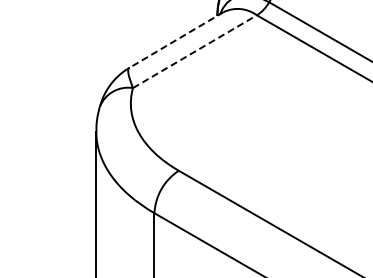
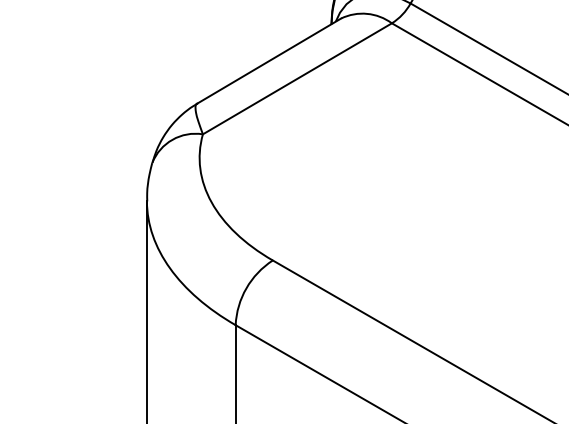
line: (176, 39) -> (269, 60), dashed -> solid
line: (194, 51) -> (296, 78), dashed -> solid

